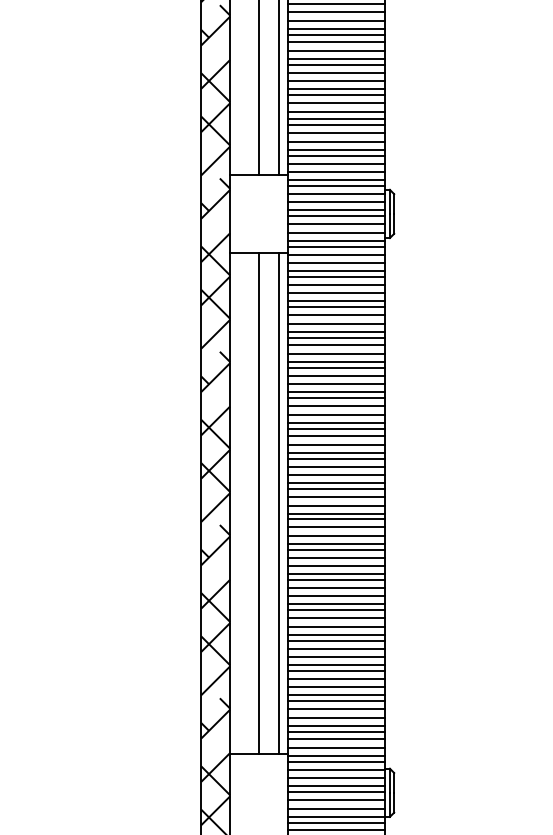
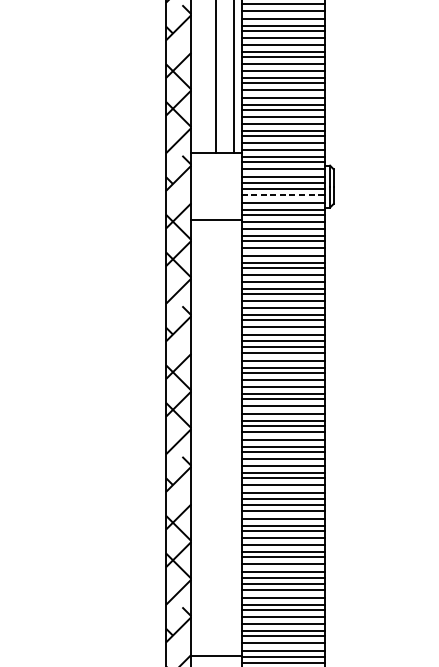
line: (336, 224) -> (283, 195), solid -> dashed
line: (259, 503) -> (216, 438), removed
line: (279, 503) -> (234, 438), removed

